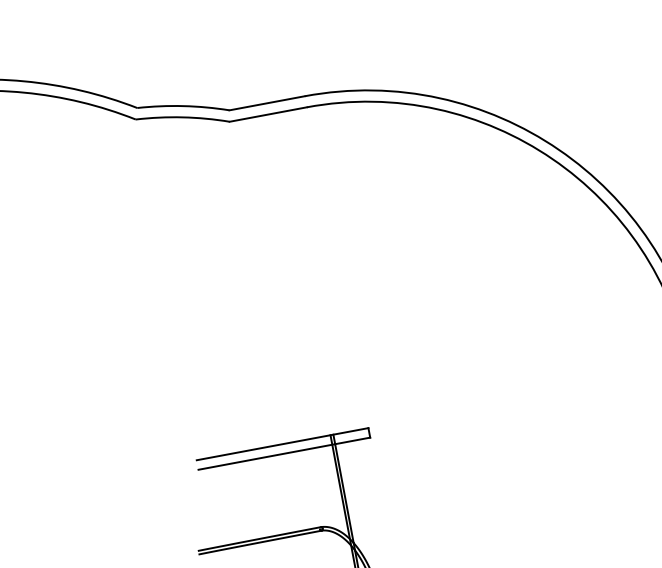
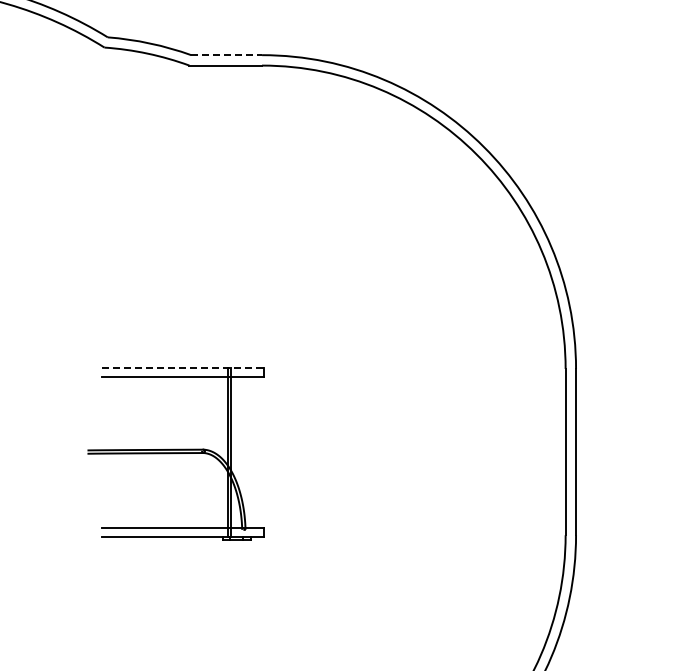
line: (268, 103) -> (227, 55), solid -> dashed
line: (282, 443) -> (182, 367), solid -> dashed

